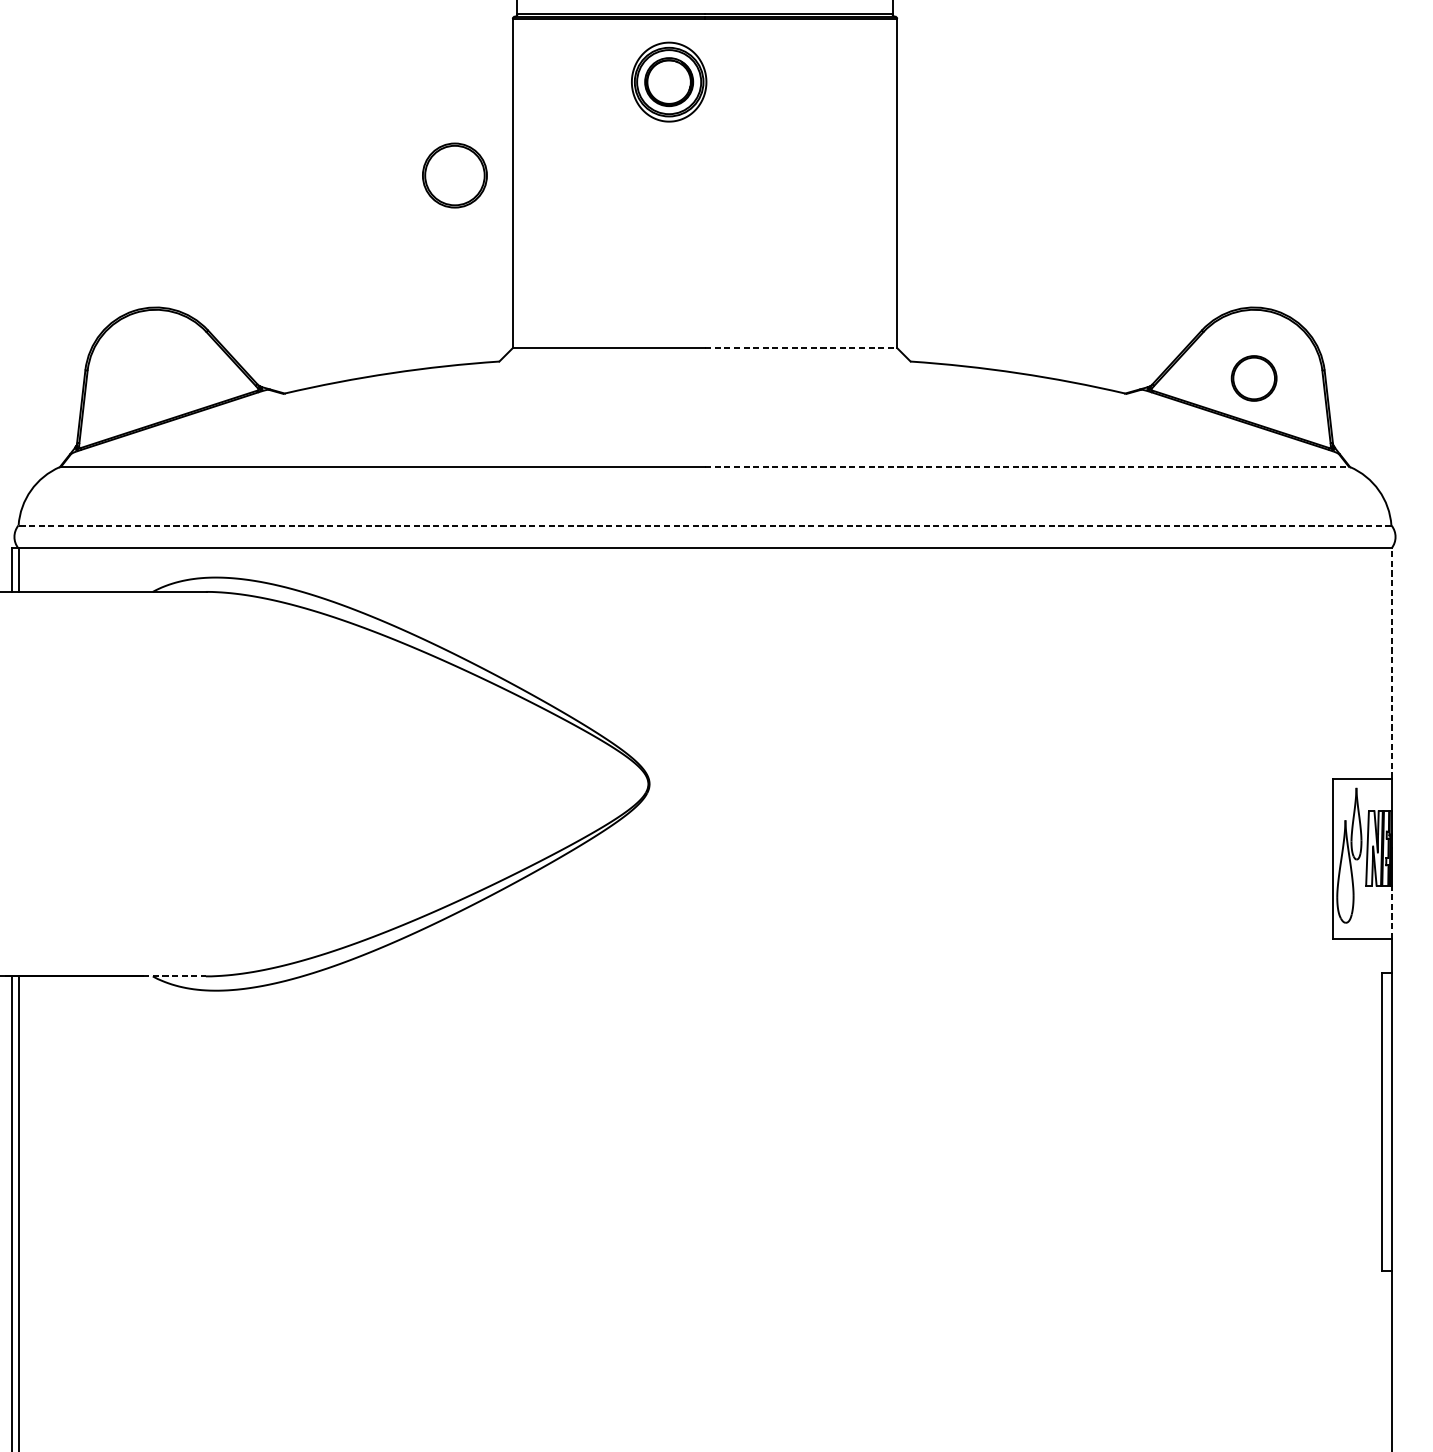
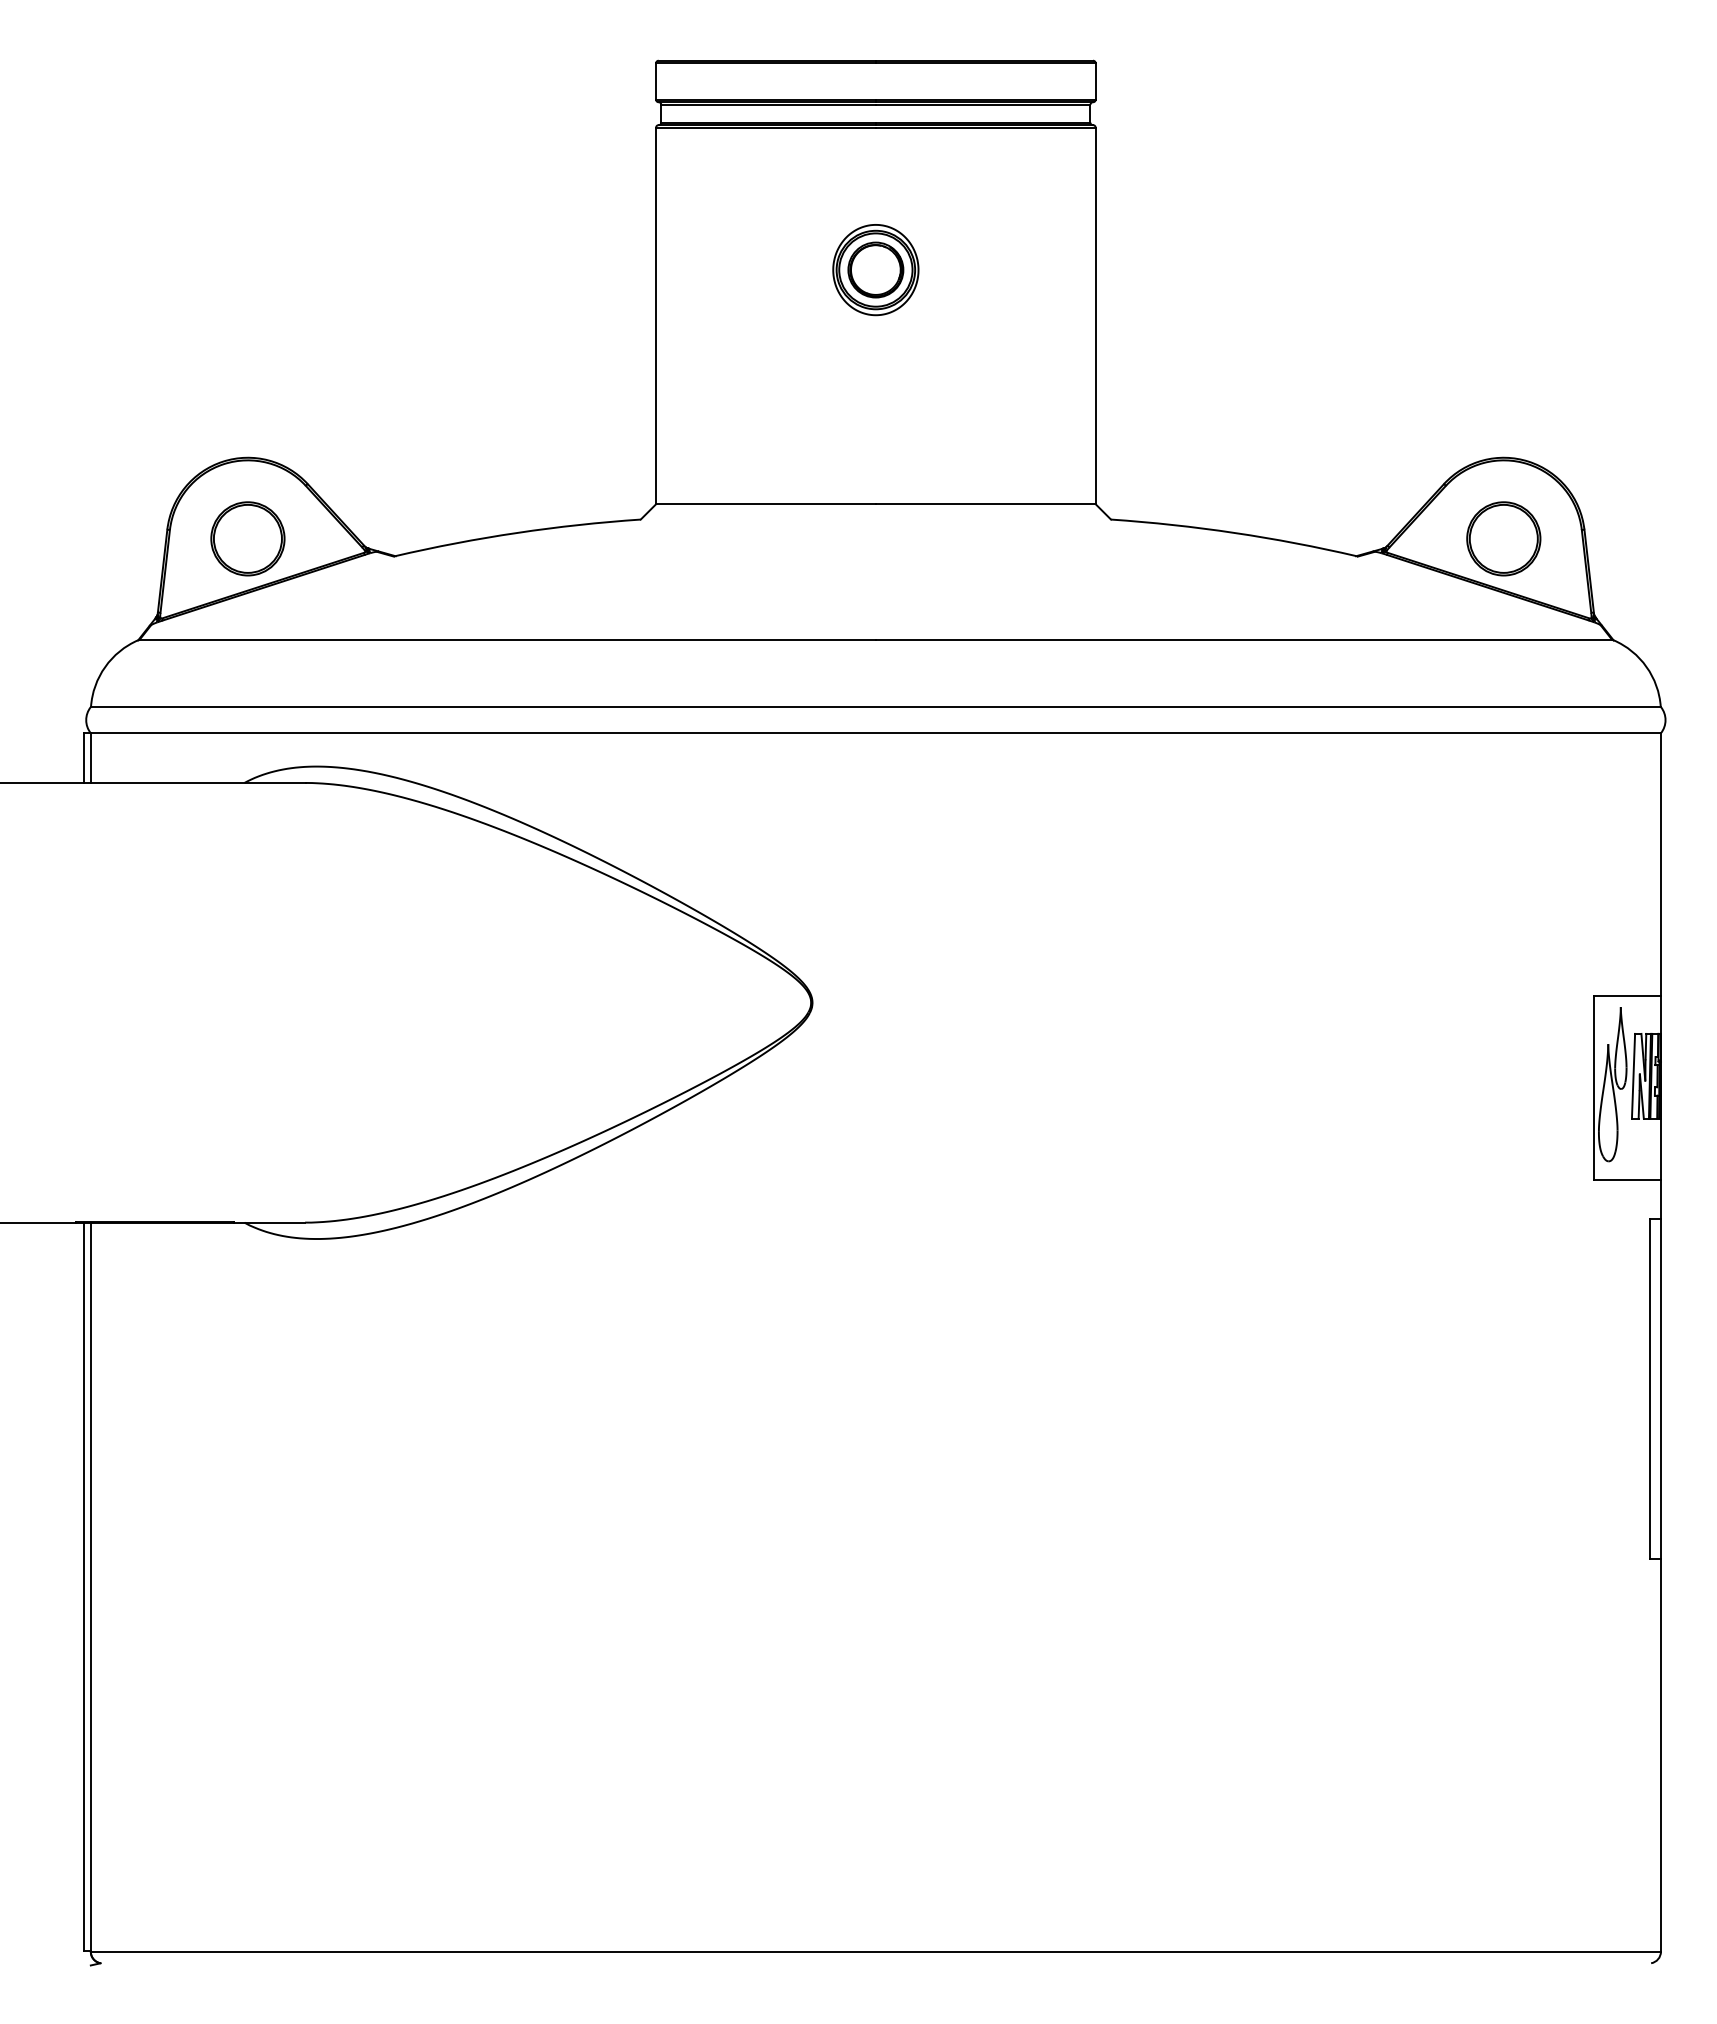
part: (668, 82) -> (875, 270), moved
part: (454, 175) -> (247, 538), moved
line: (800, 348) -> (985, 504), dashed -> solid
part: (1253, 378) -> (1503, 538), size x1.43
line: (1027, 467) -> (1244, 640), dashed -> solid
line: (704, 525) -> (875, 707), dashed -> solid
line: (1391, 663) -> (1660, 864), dashed -> solid
line: (1391, 911) -> (1660, 1148), dashed -> solid
line: (174, 976) -> (269, 1222), dashed -> solid

